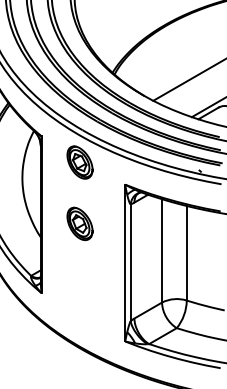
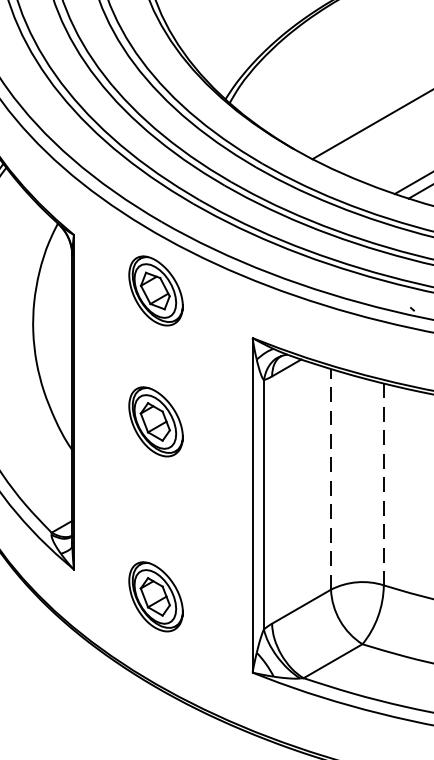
line: (161, 250) -> (329, 478), solid -> dashed
line: (186, 253) -> (383, 484), solid -> dashed
part: (79, 305) -> (154, 595), added

